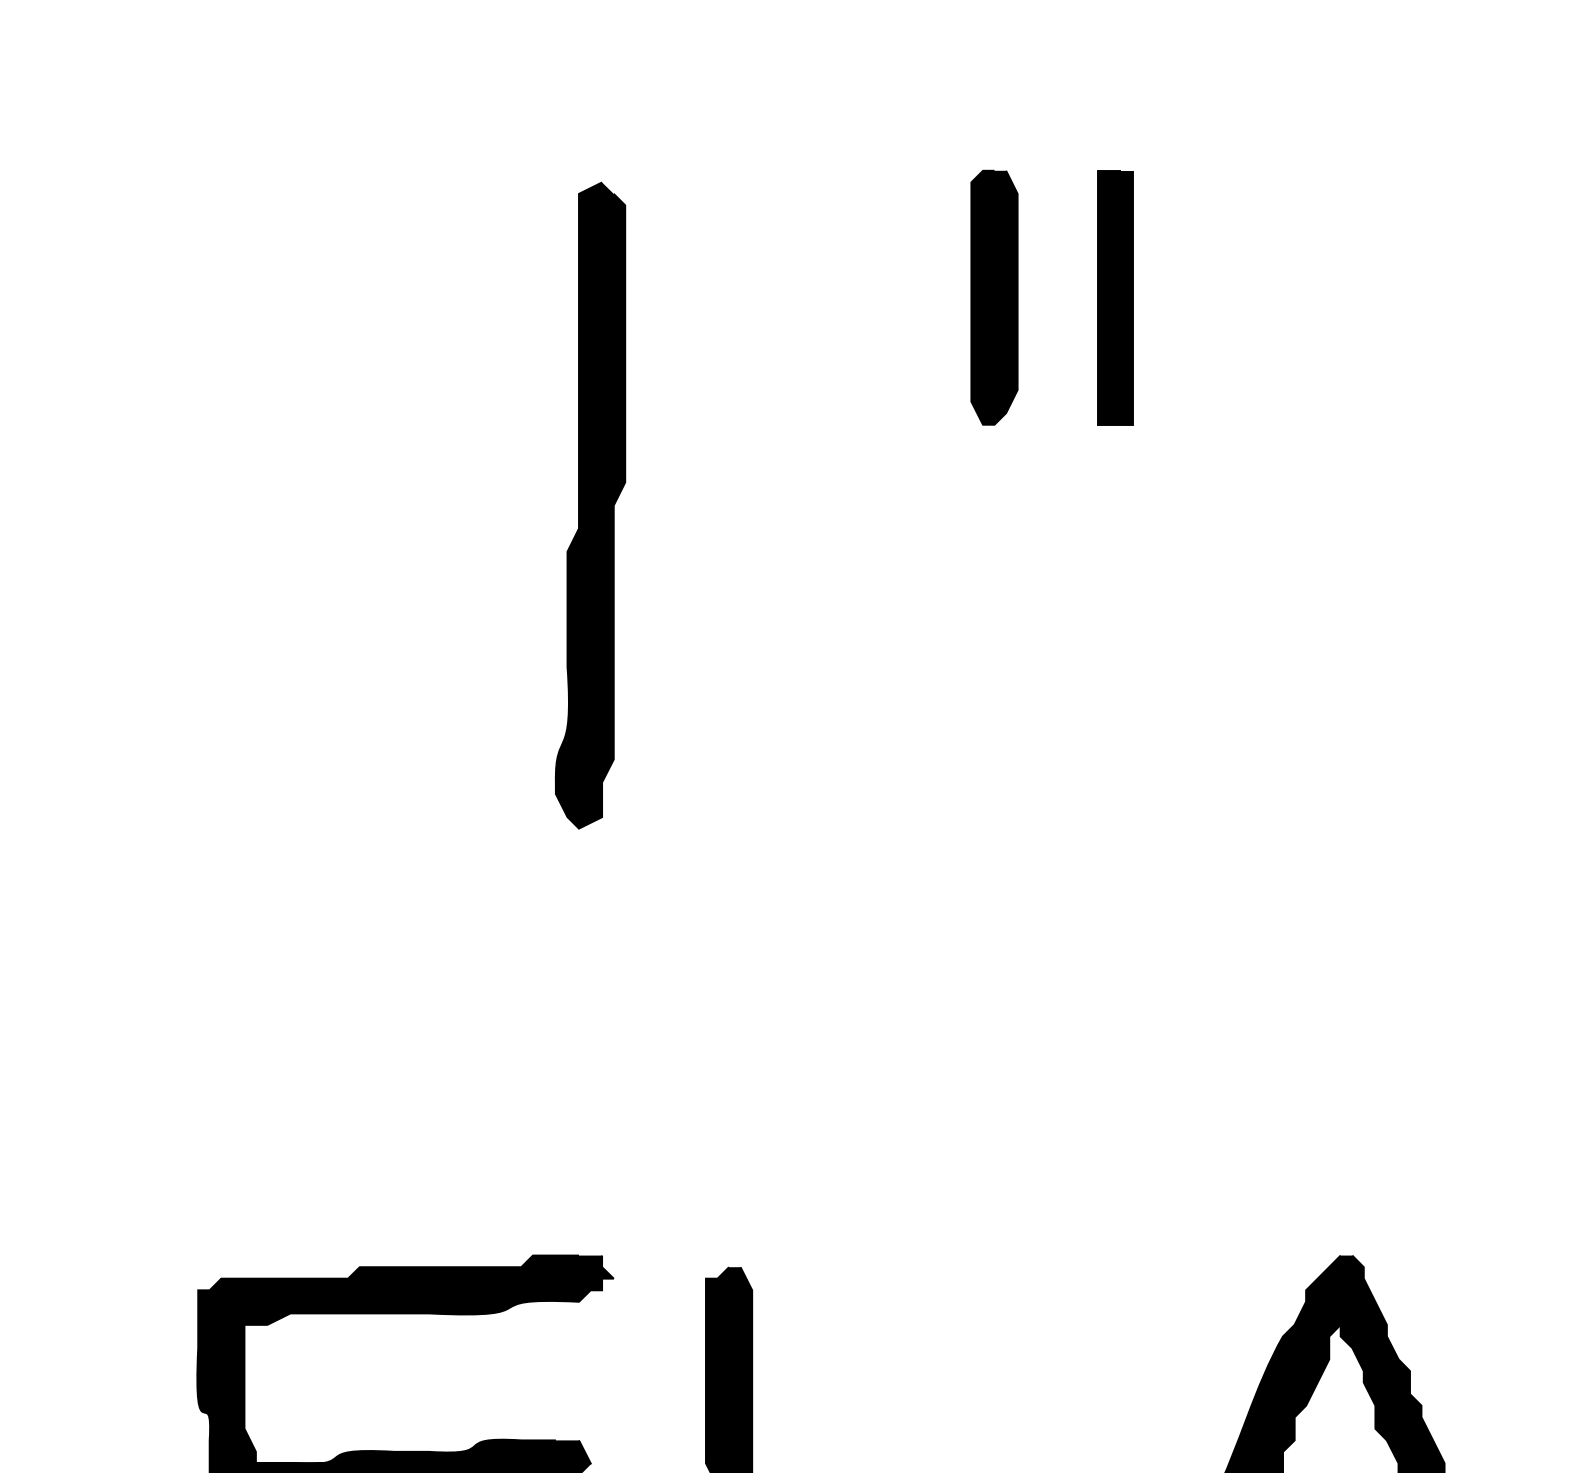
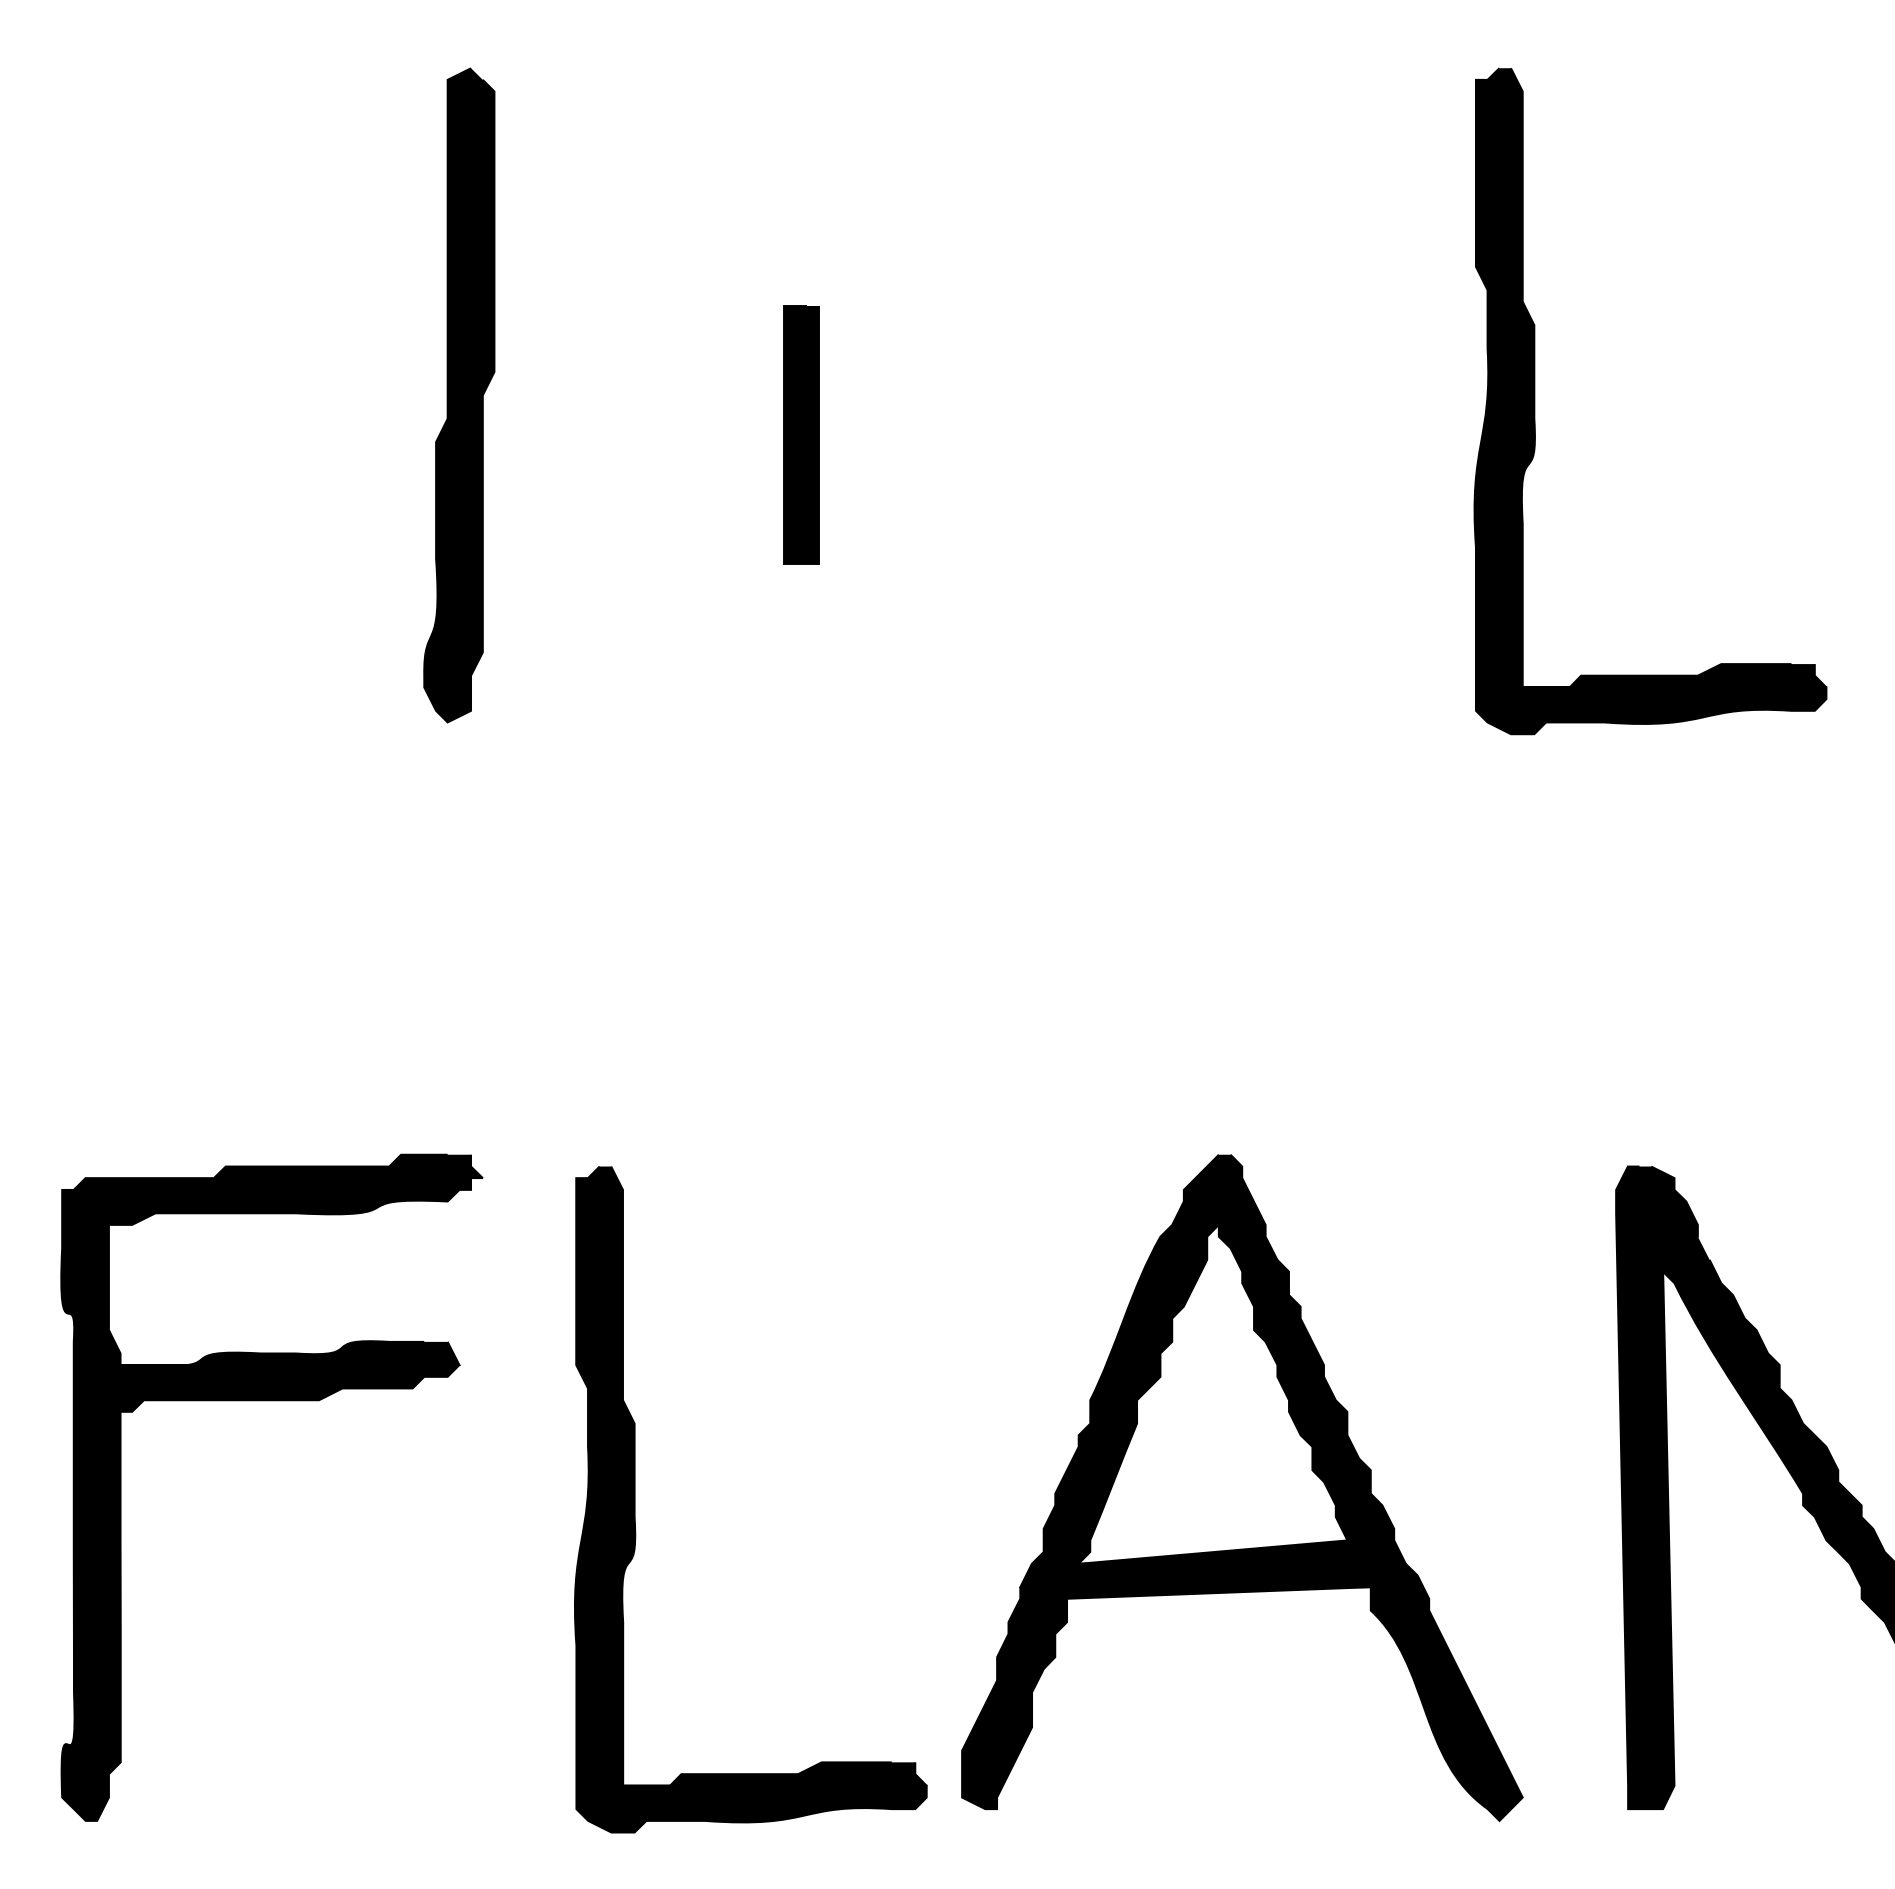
part: (994, 297) -> (868, 184), removed
part: (1116, 297) -> (801, 434), moved

